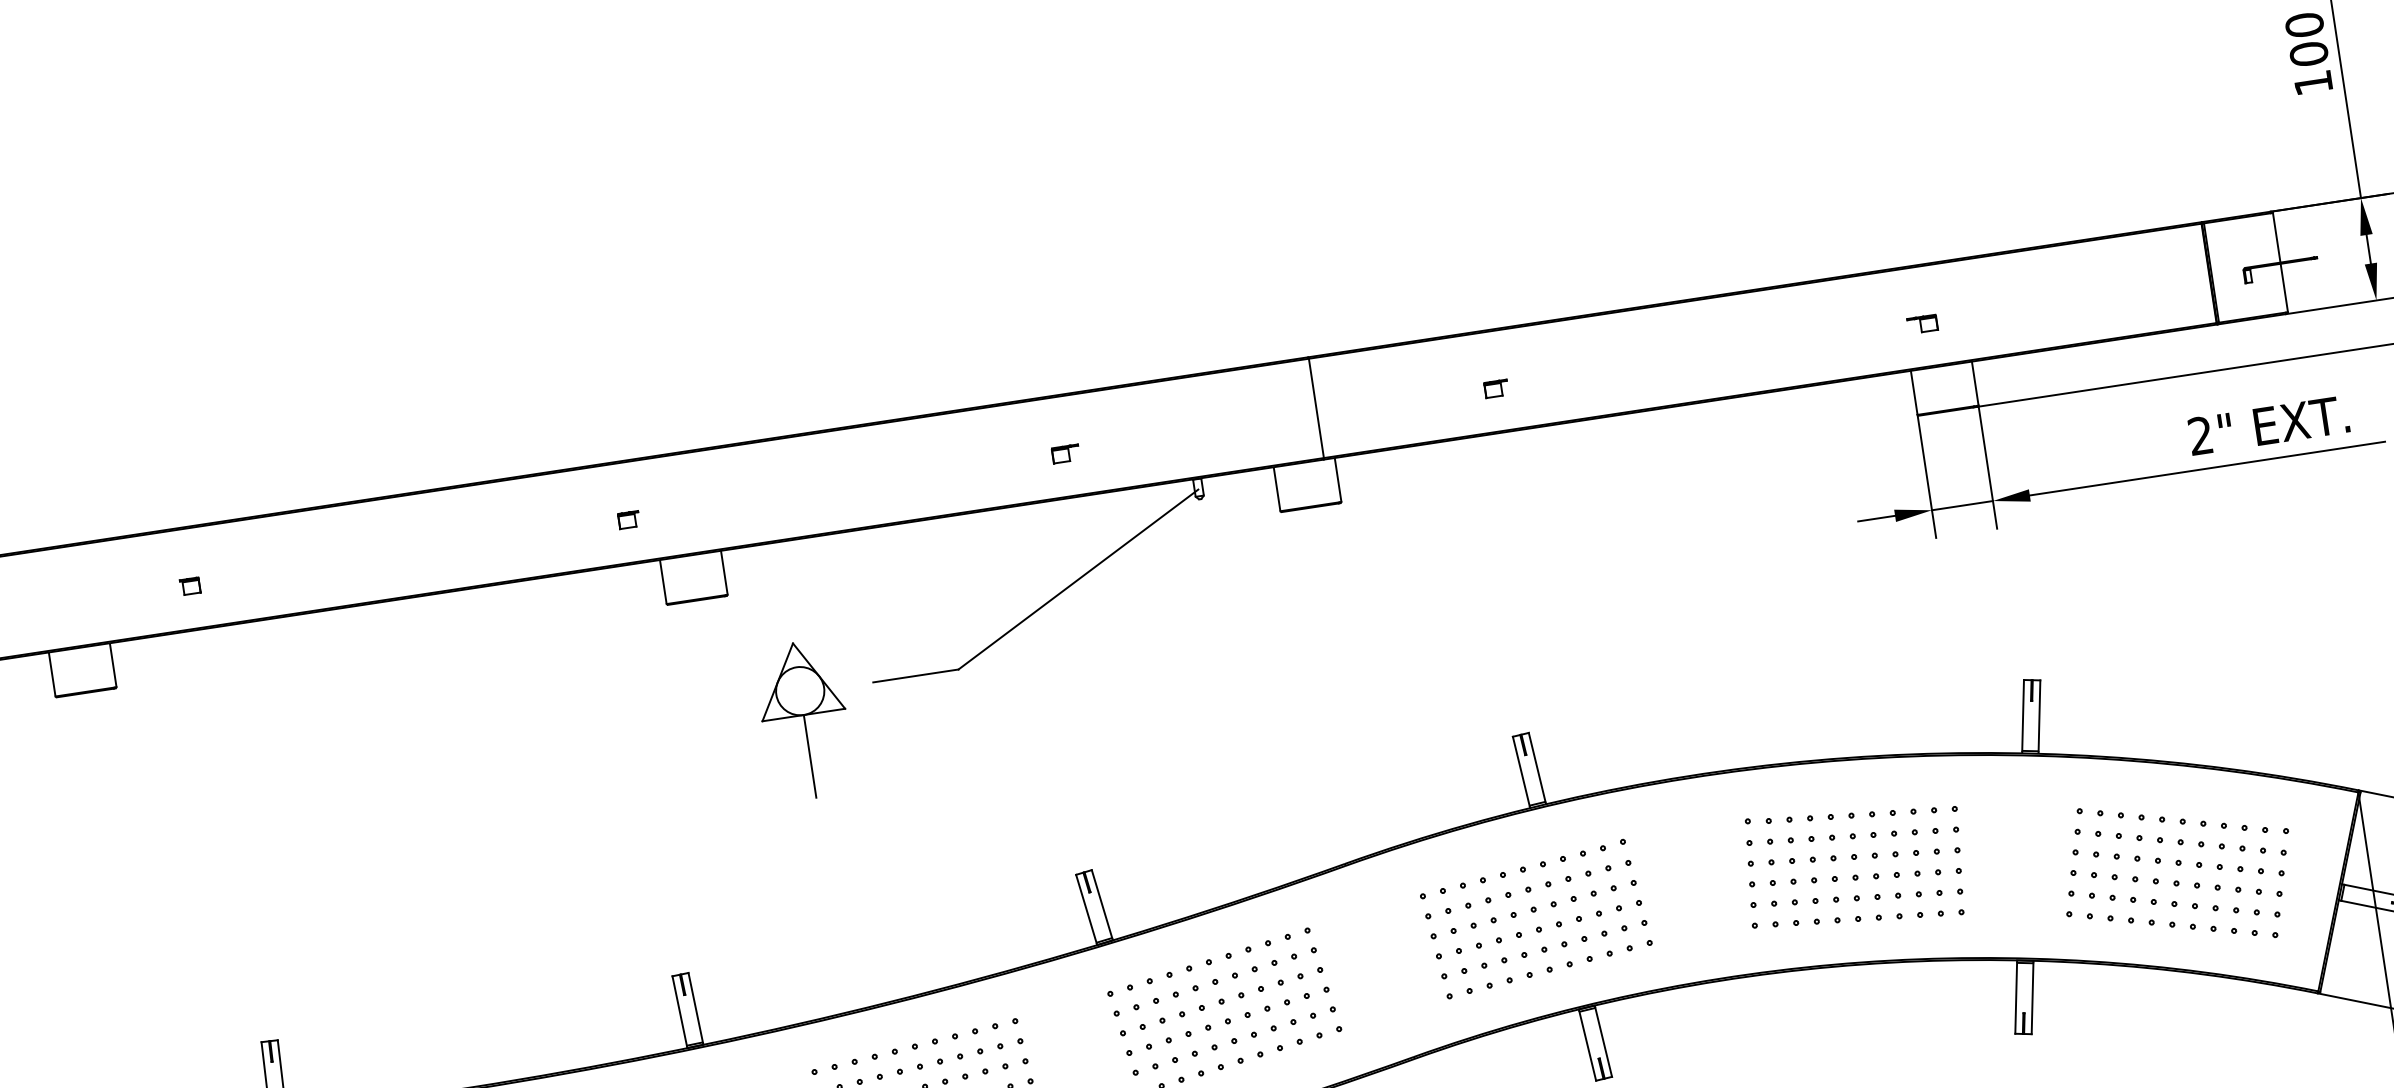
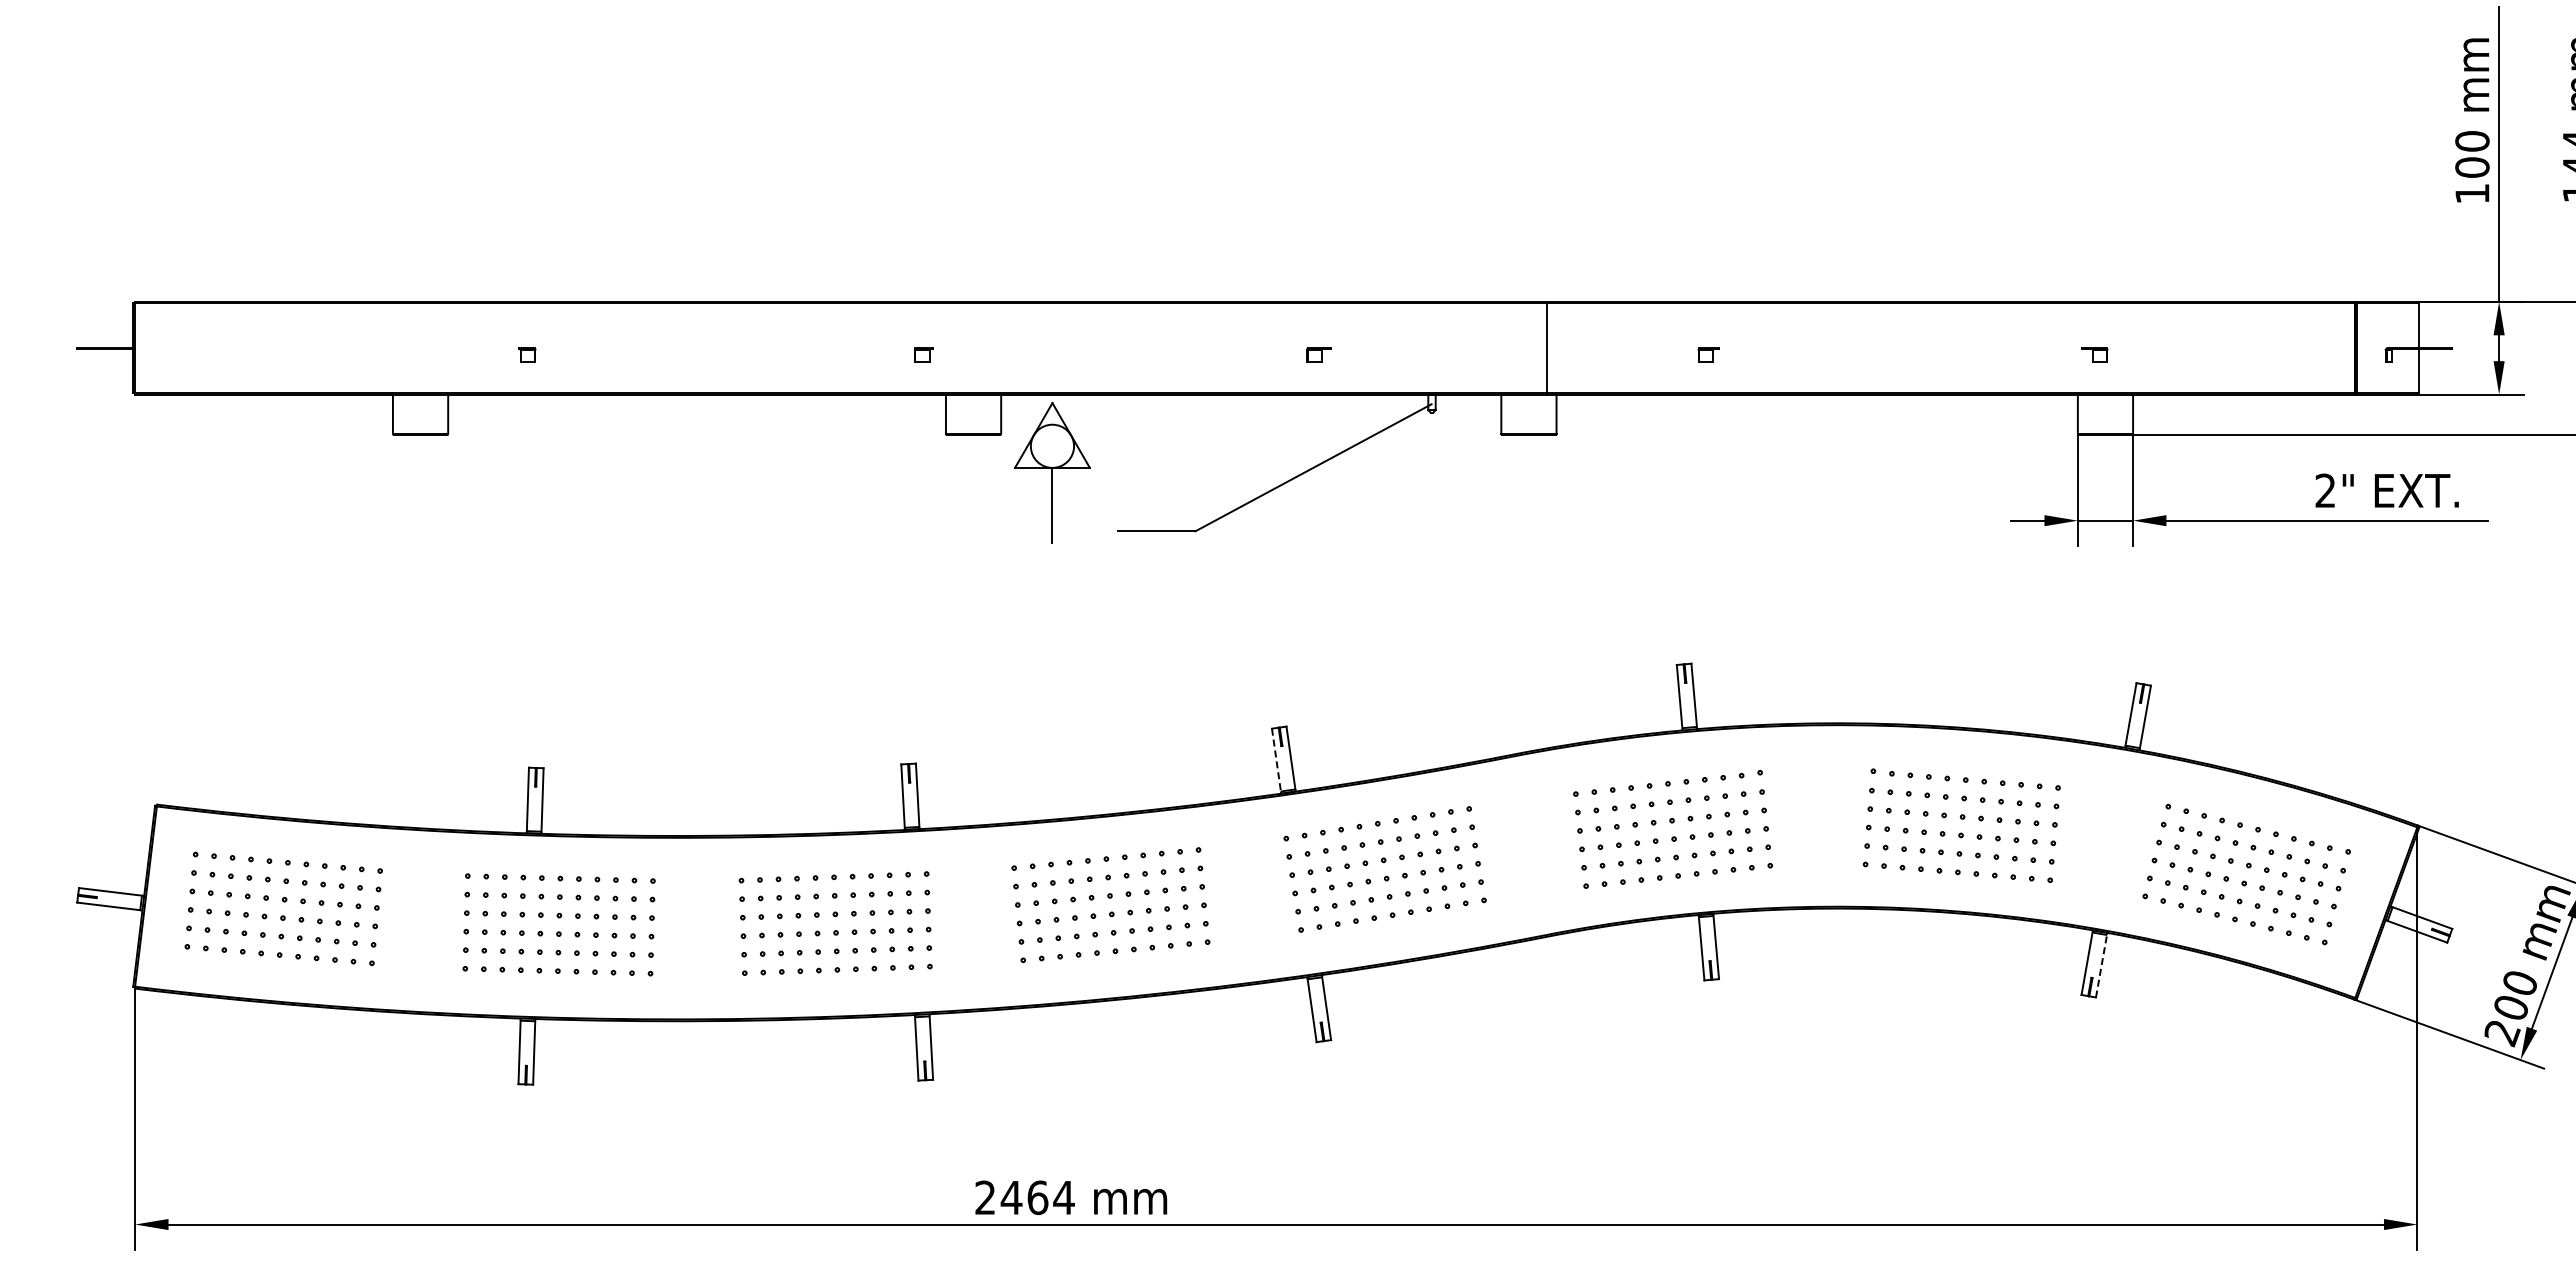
part: (804, 720) -> (1052, 472), moved
line: (1086, 909) -> (1276, 760), solid -> dashed
line: (2032, 998) -> (2101, 966), solid -> dashed

